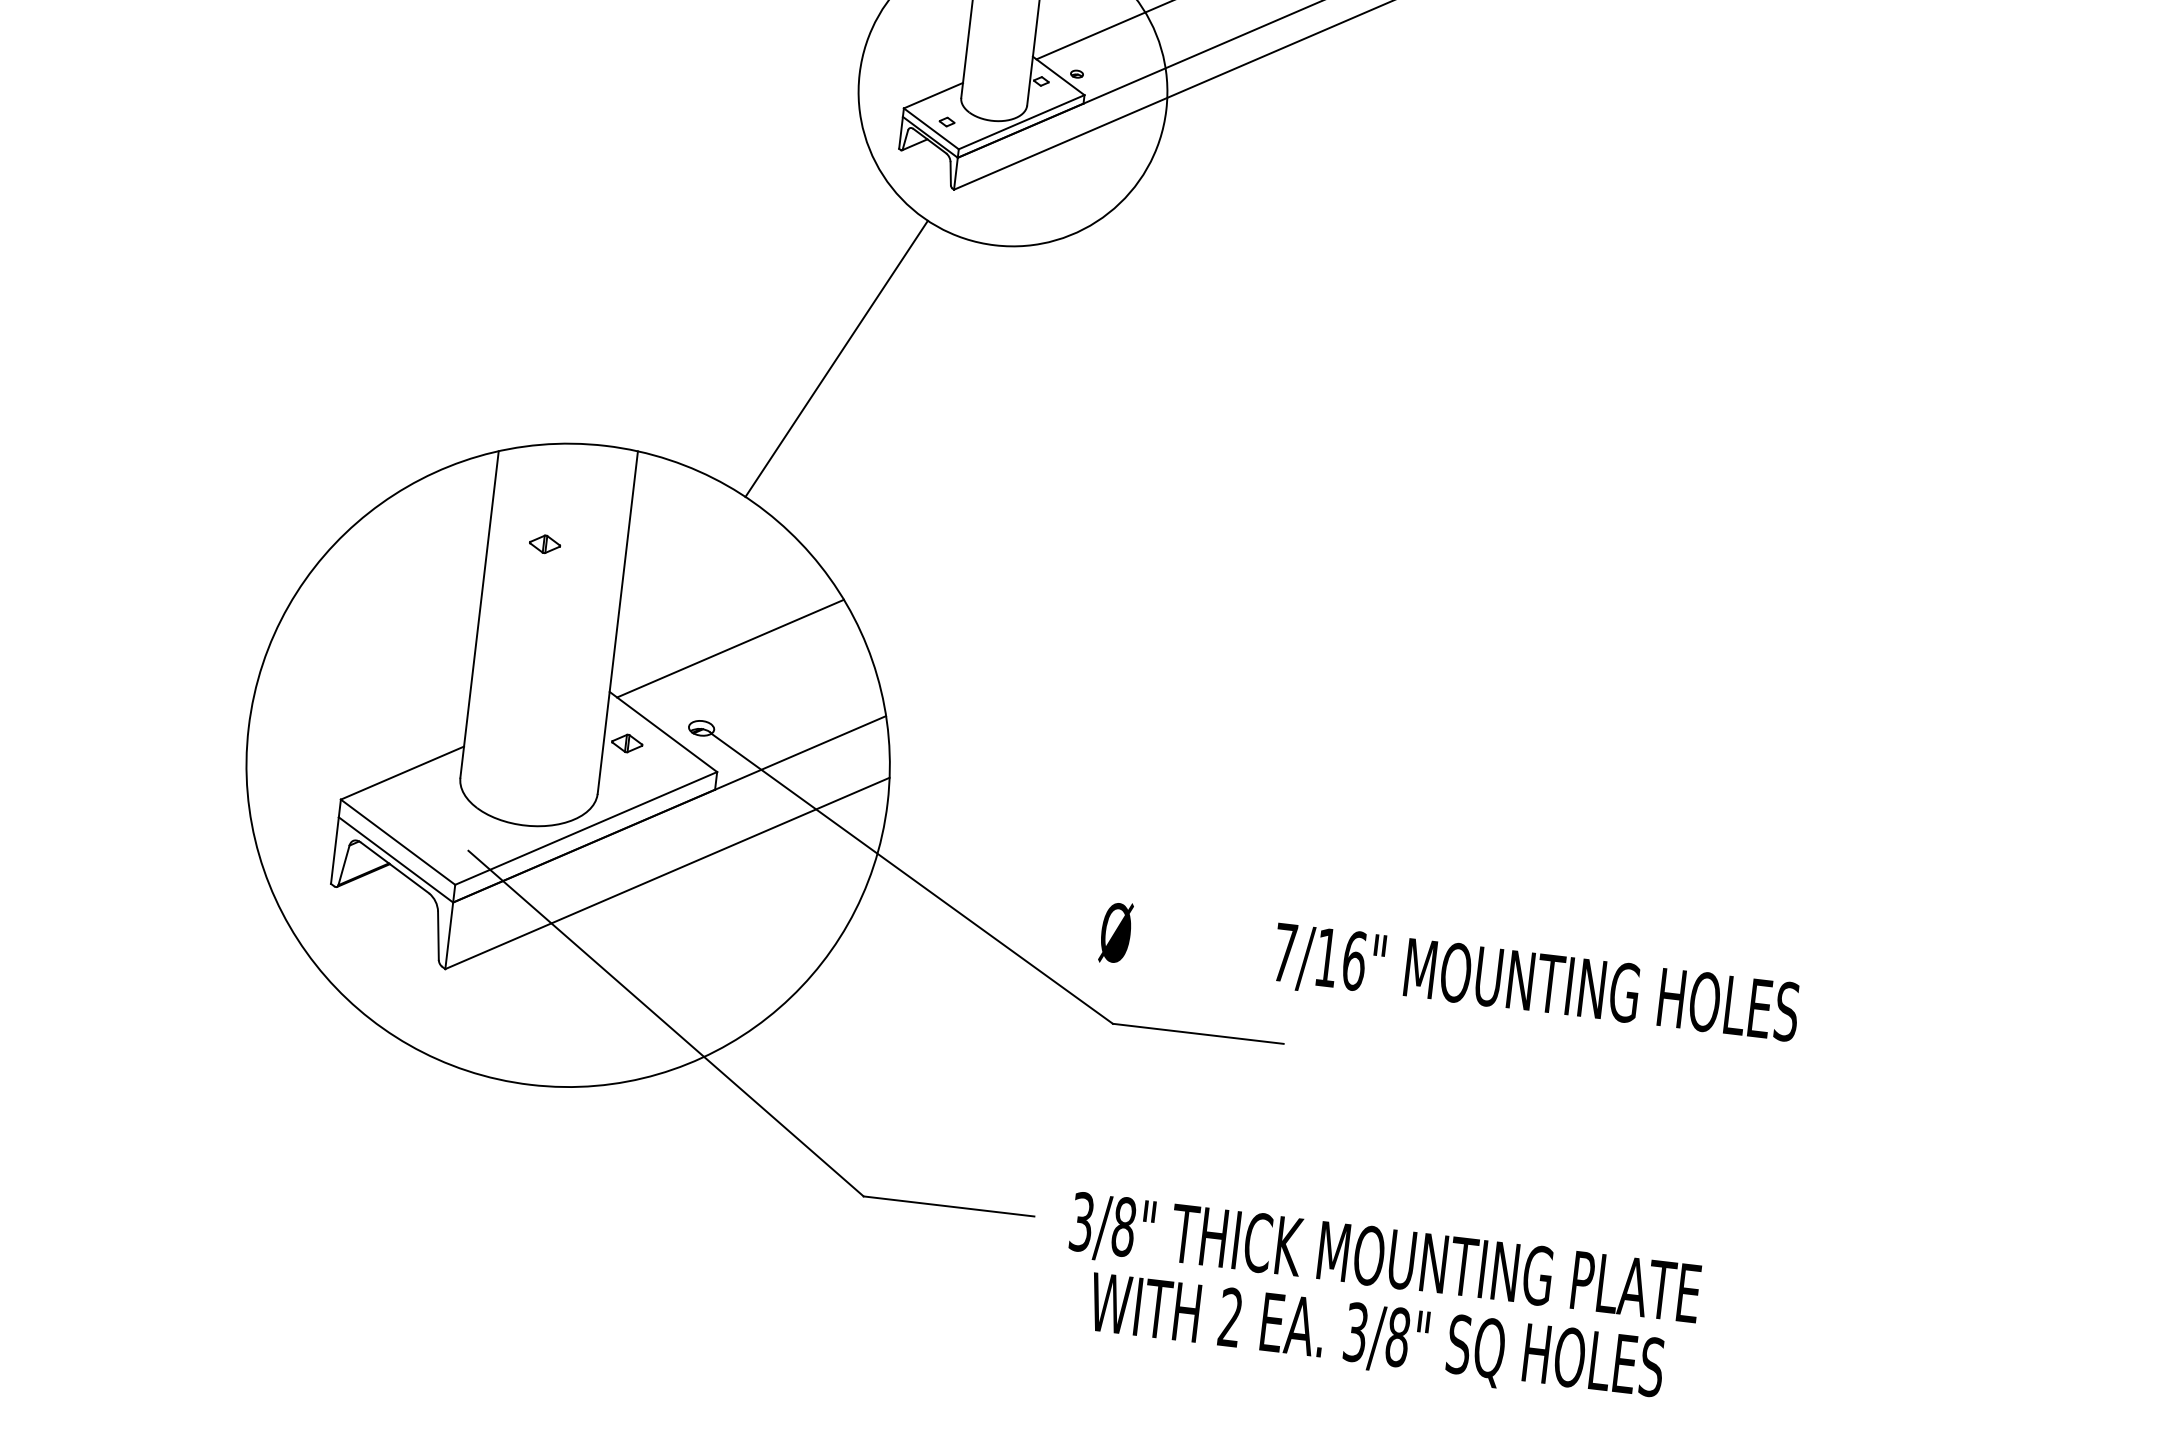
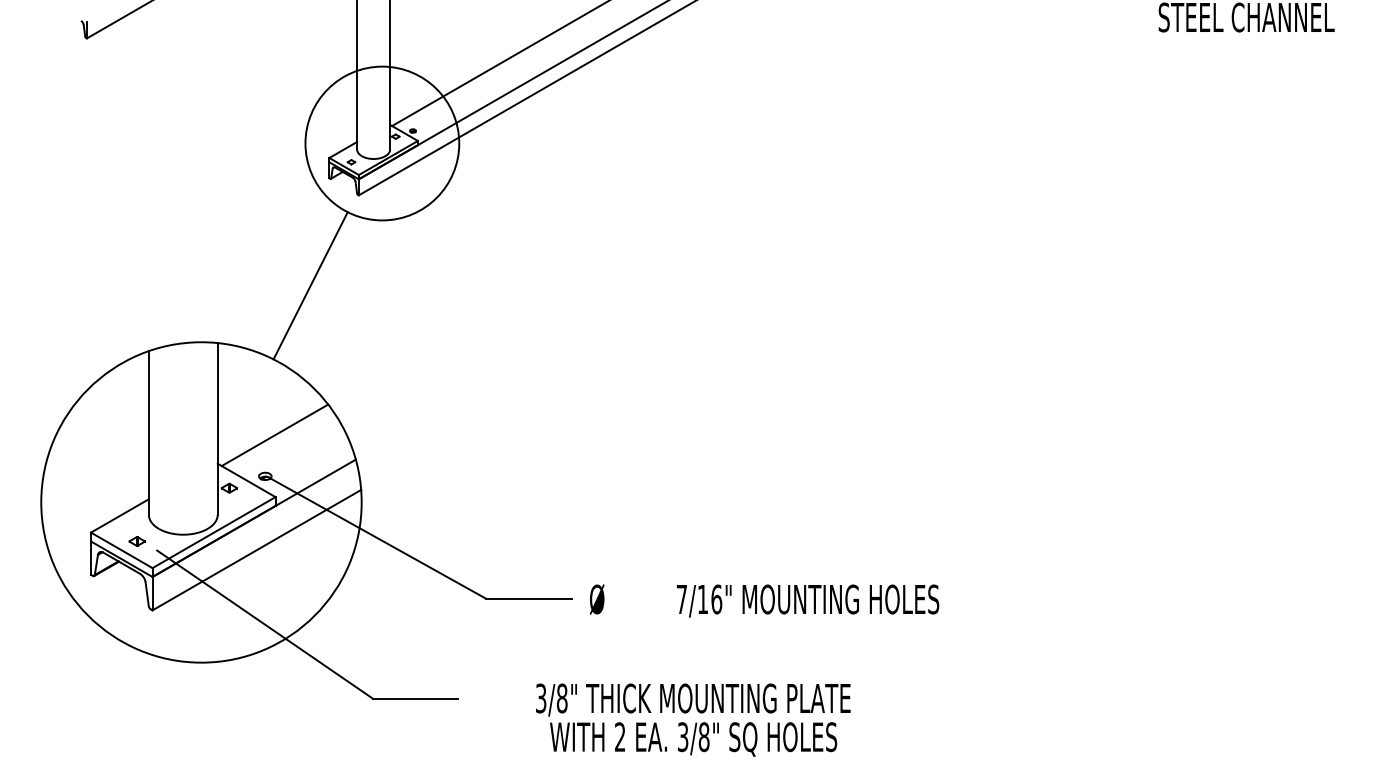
part: (543, 544) -> (136, 541), moved
text: (1449, 974) -> (764, 600), moved
text: (1380, 1299) -> (693, 719), moved

